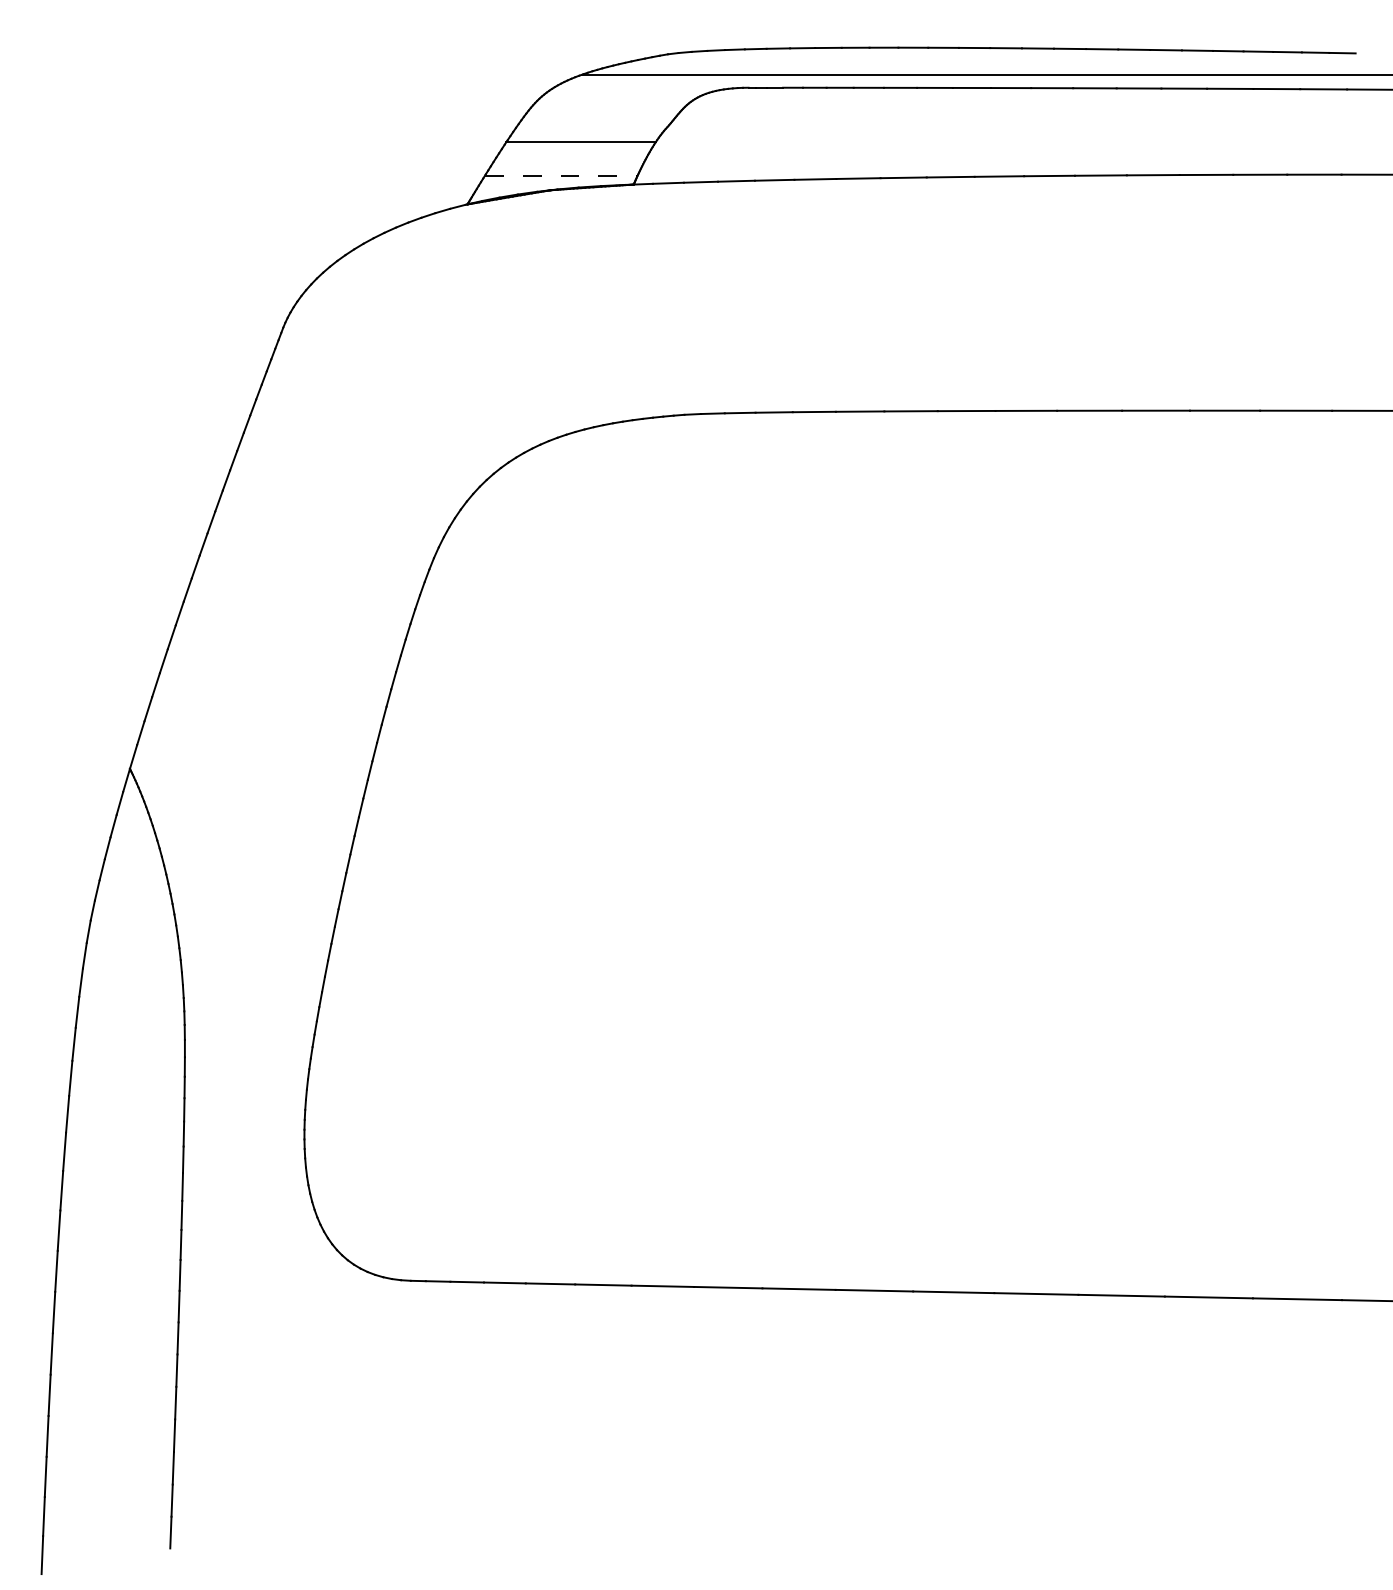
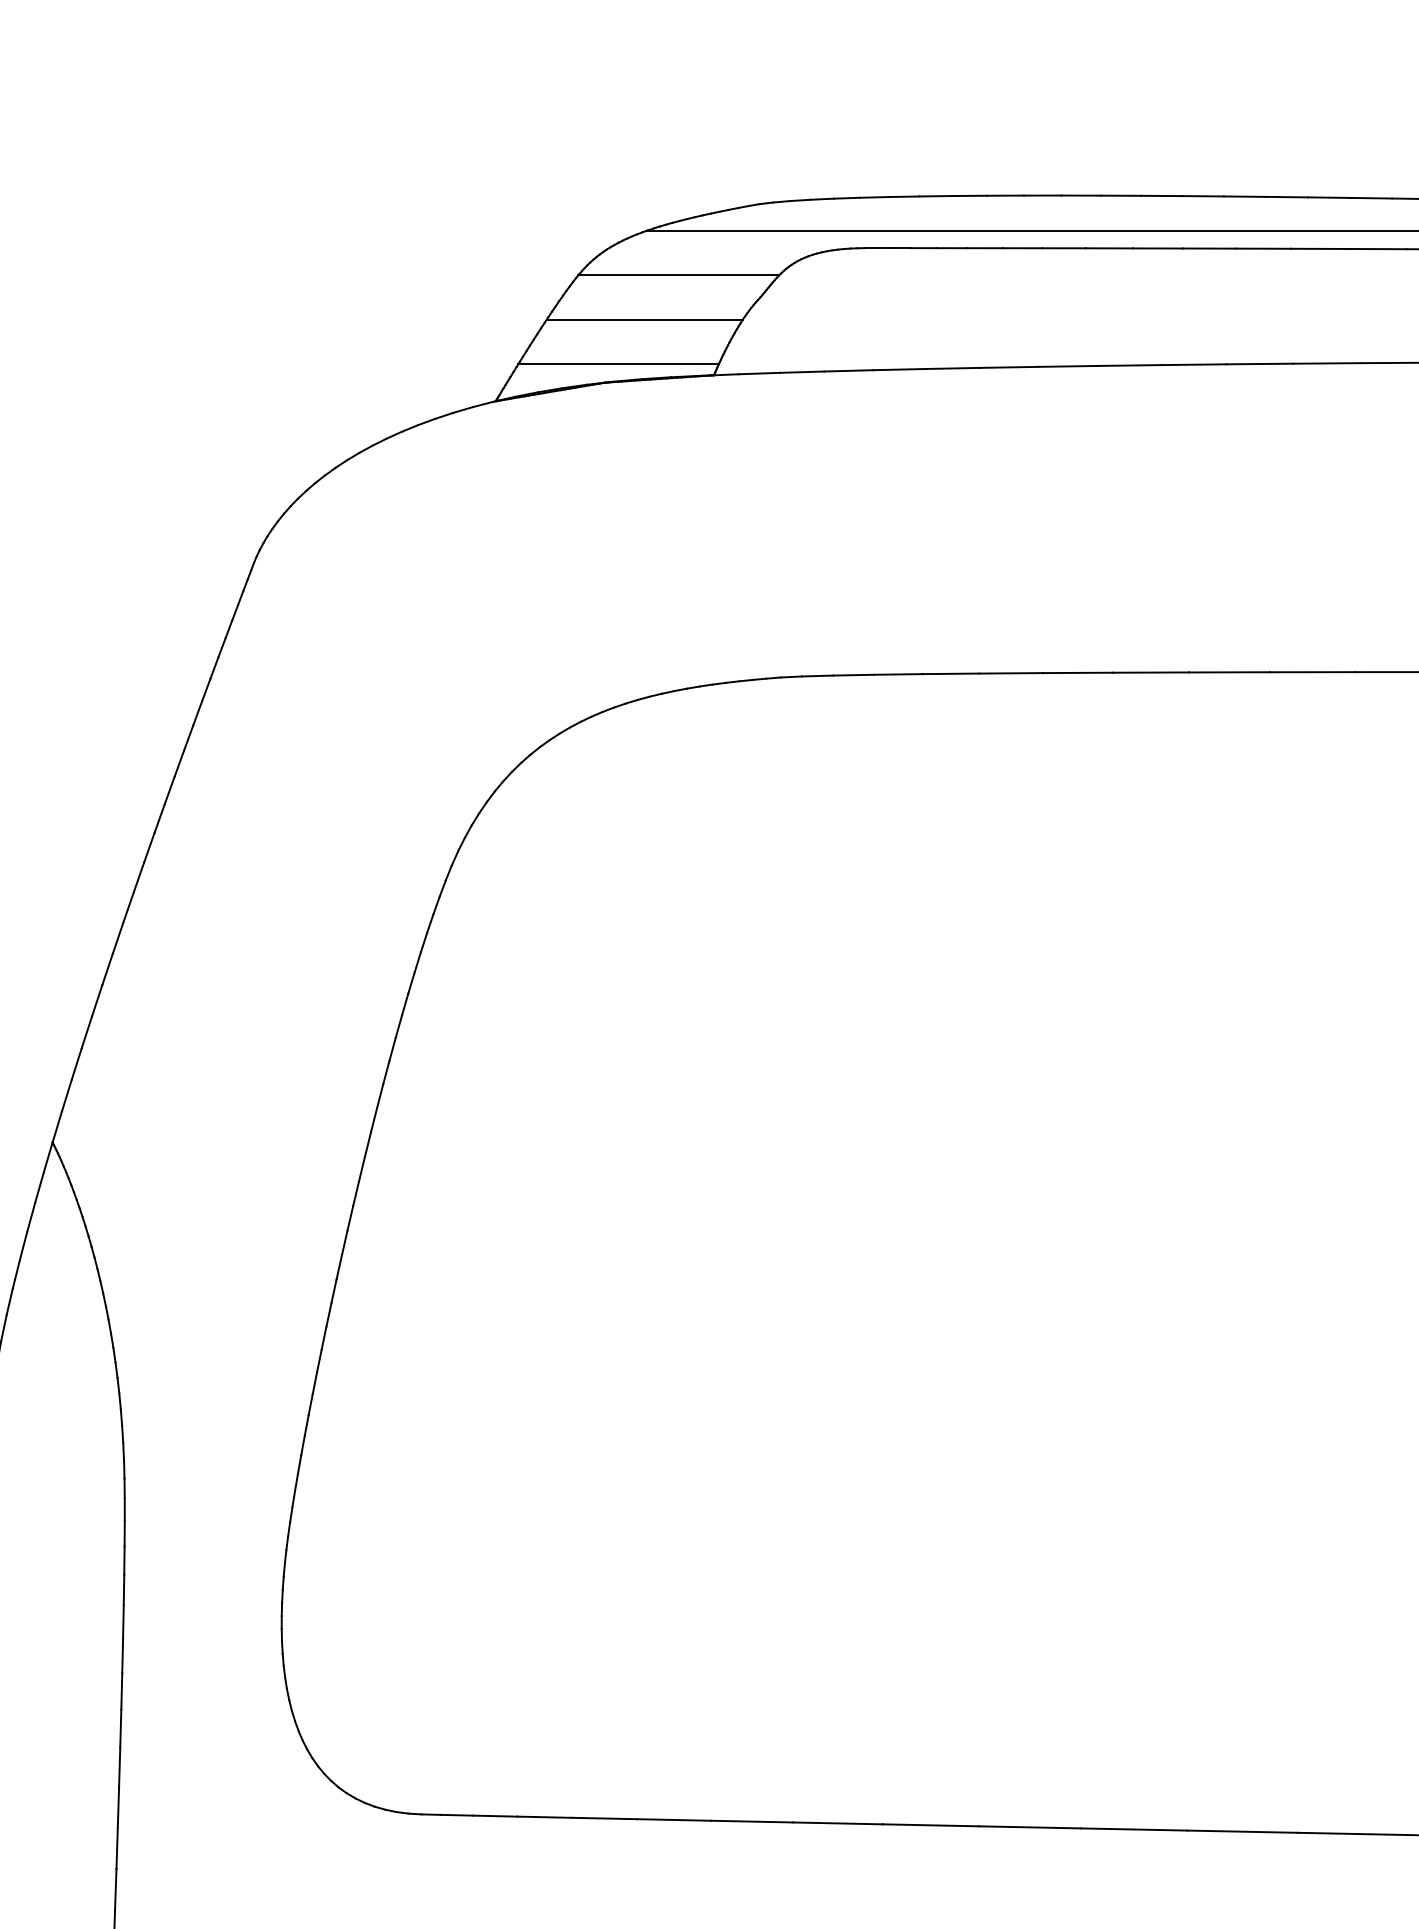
line: (606, 108) -> (678, 275), added
line: (561, 175) -> (619, 363), dashed -> solid

